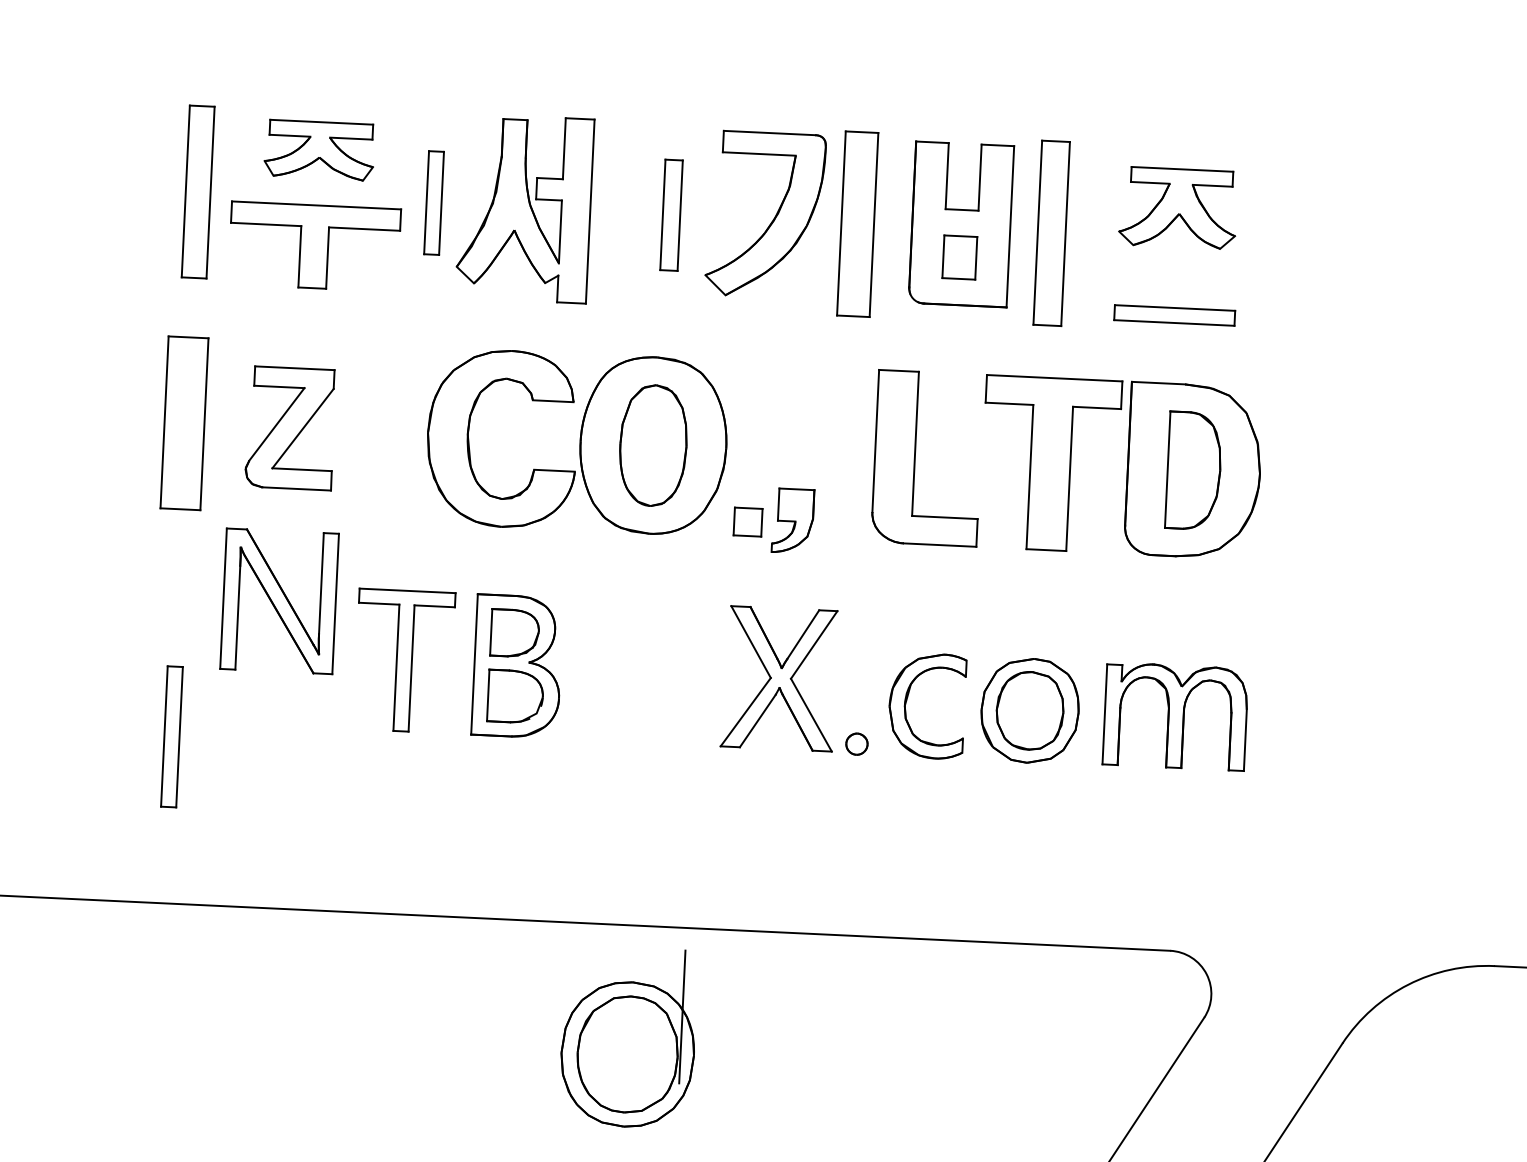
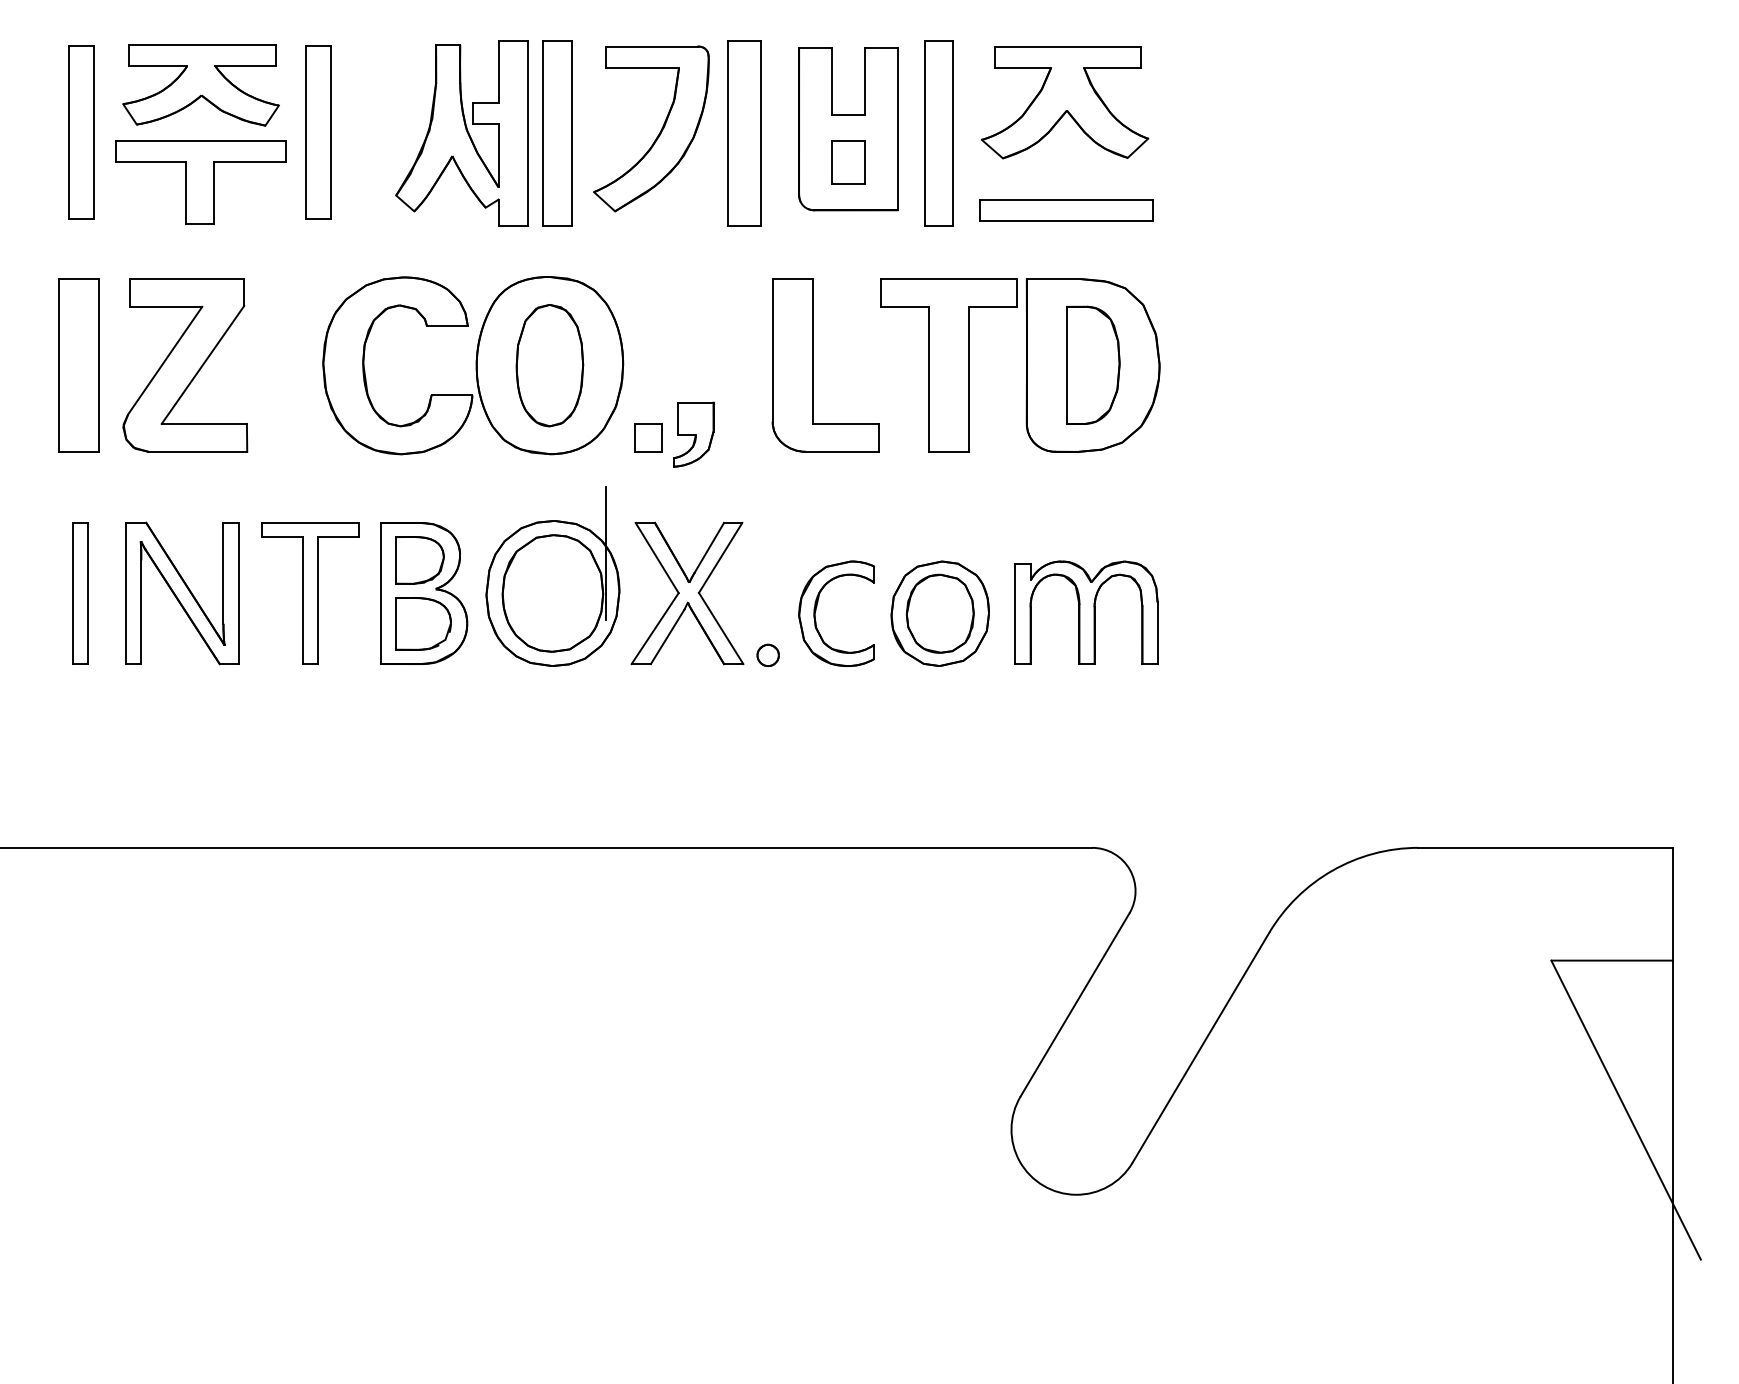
part: (318, 150) -> (200, 85), size x1.43
part: (434, 202) -> (318, 132), size x1.67
part: (524, 208) -> (461, 133), moved
part: (1178, 208) -> (1065, 102), size x1.43
part: (671, 215) -> (557, 133), size x1.67
part: (1174, 315) -> (1066, 210), size x1.43
part: (290, 428) -> (185, 365), size x1.43
part: (279, 601) -> (182, 593), moved
part: (171, 736) -> (80, 593), moved
part: (628, 1037) -> (552, 576), moved

